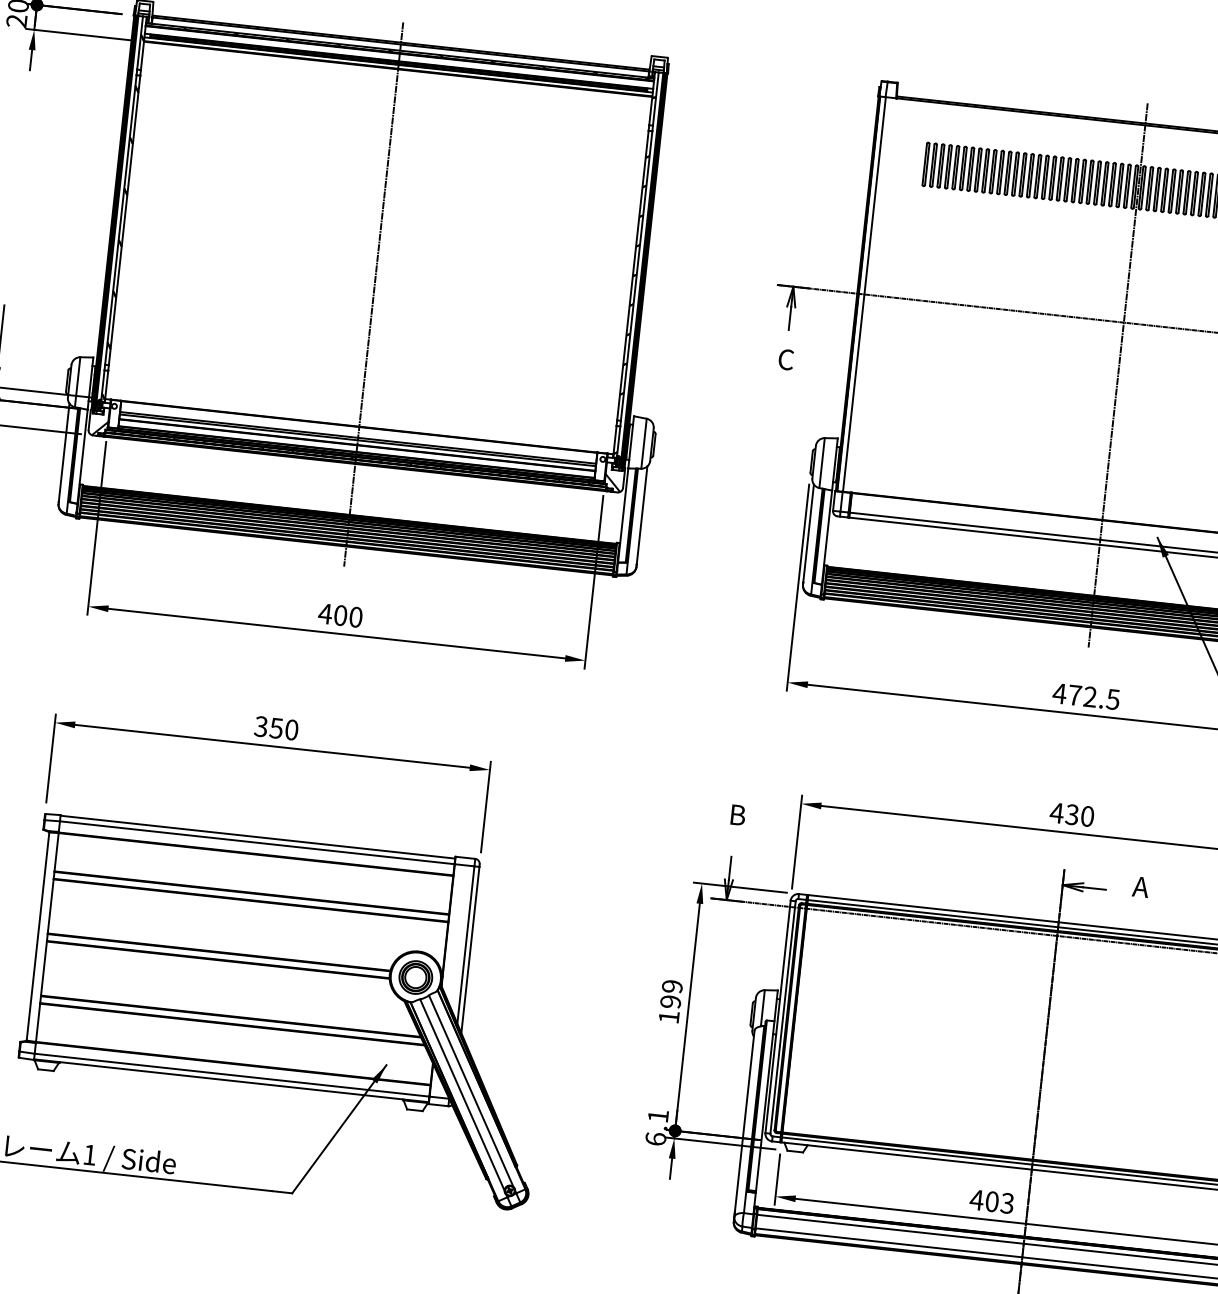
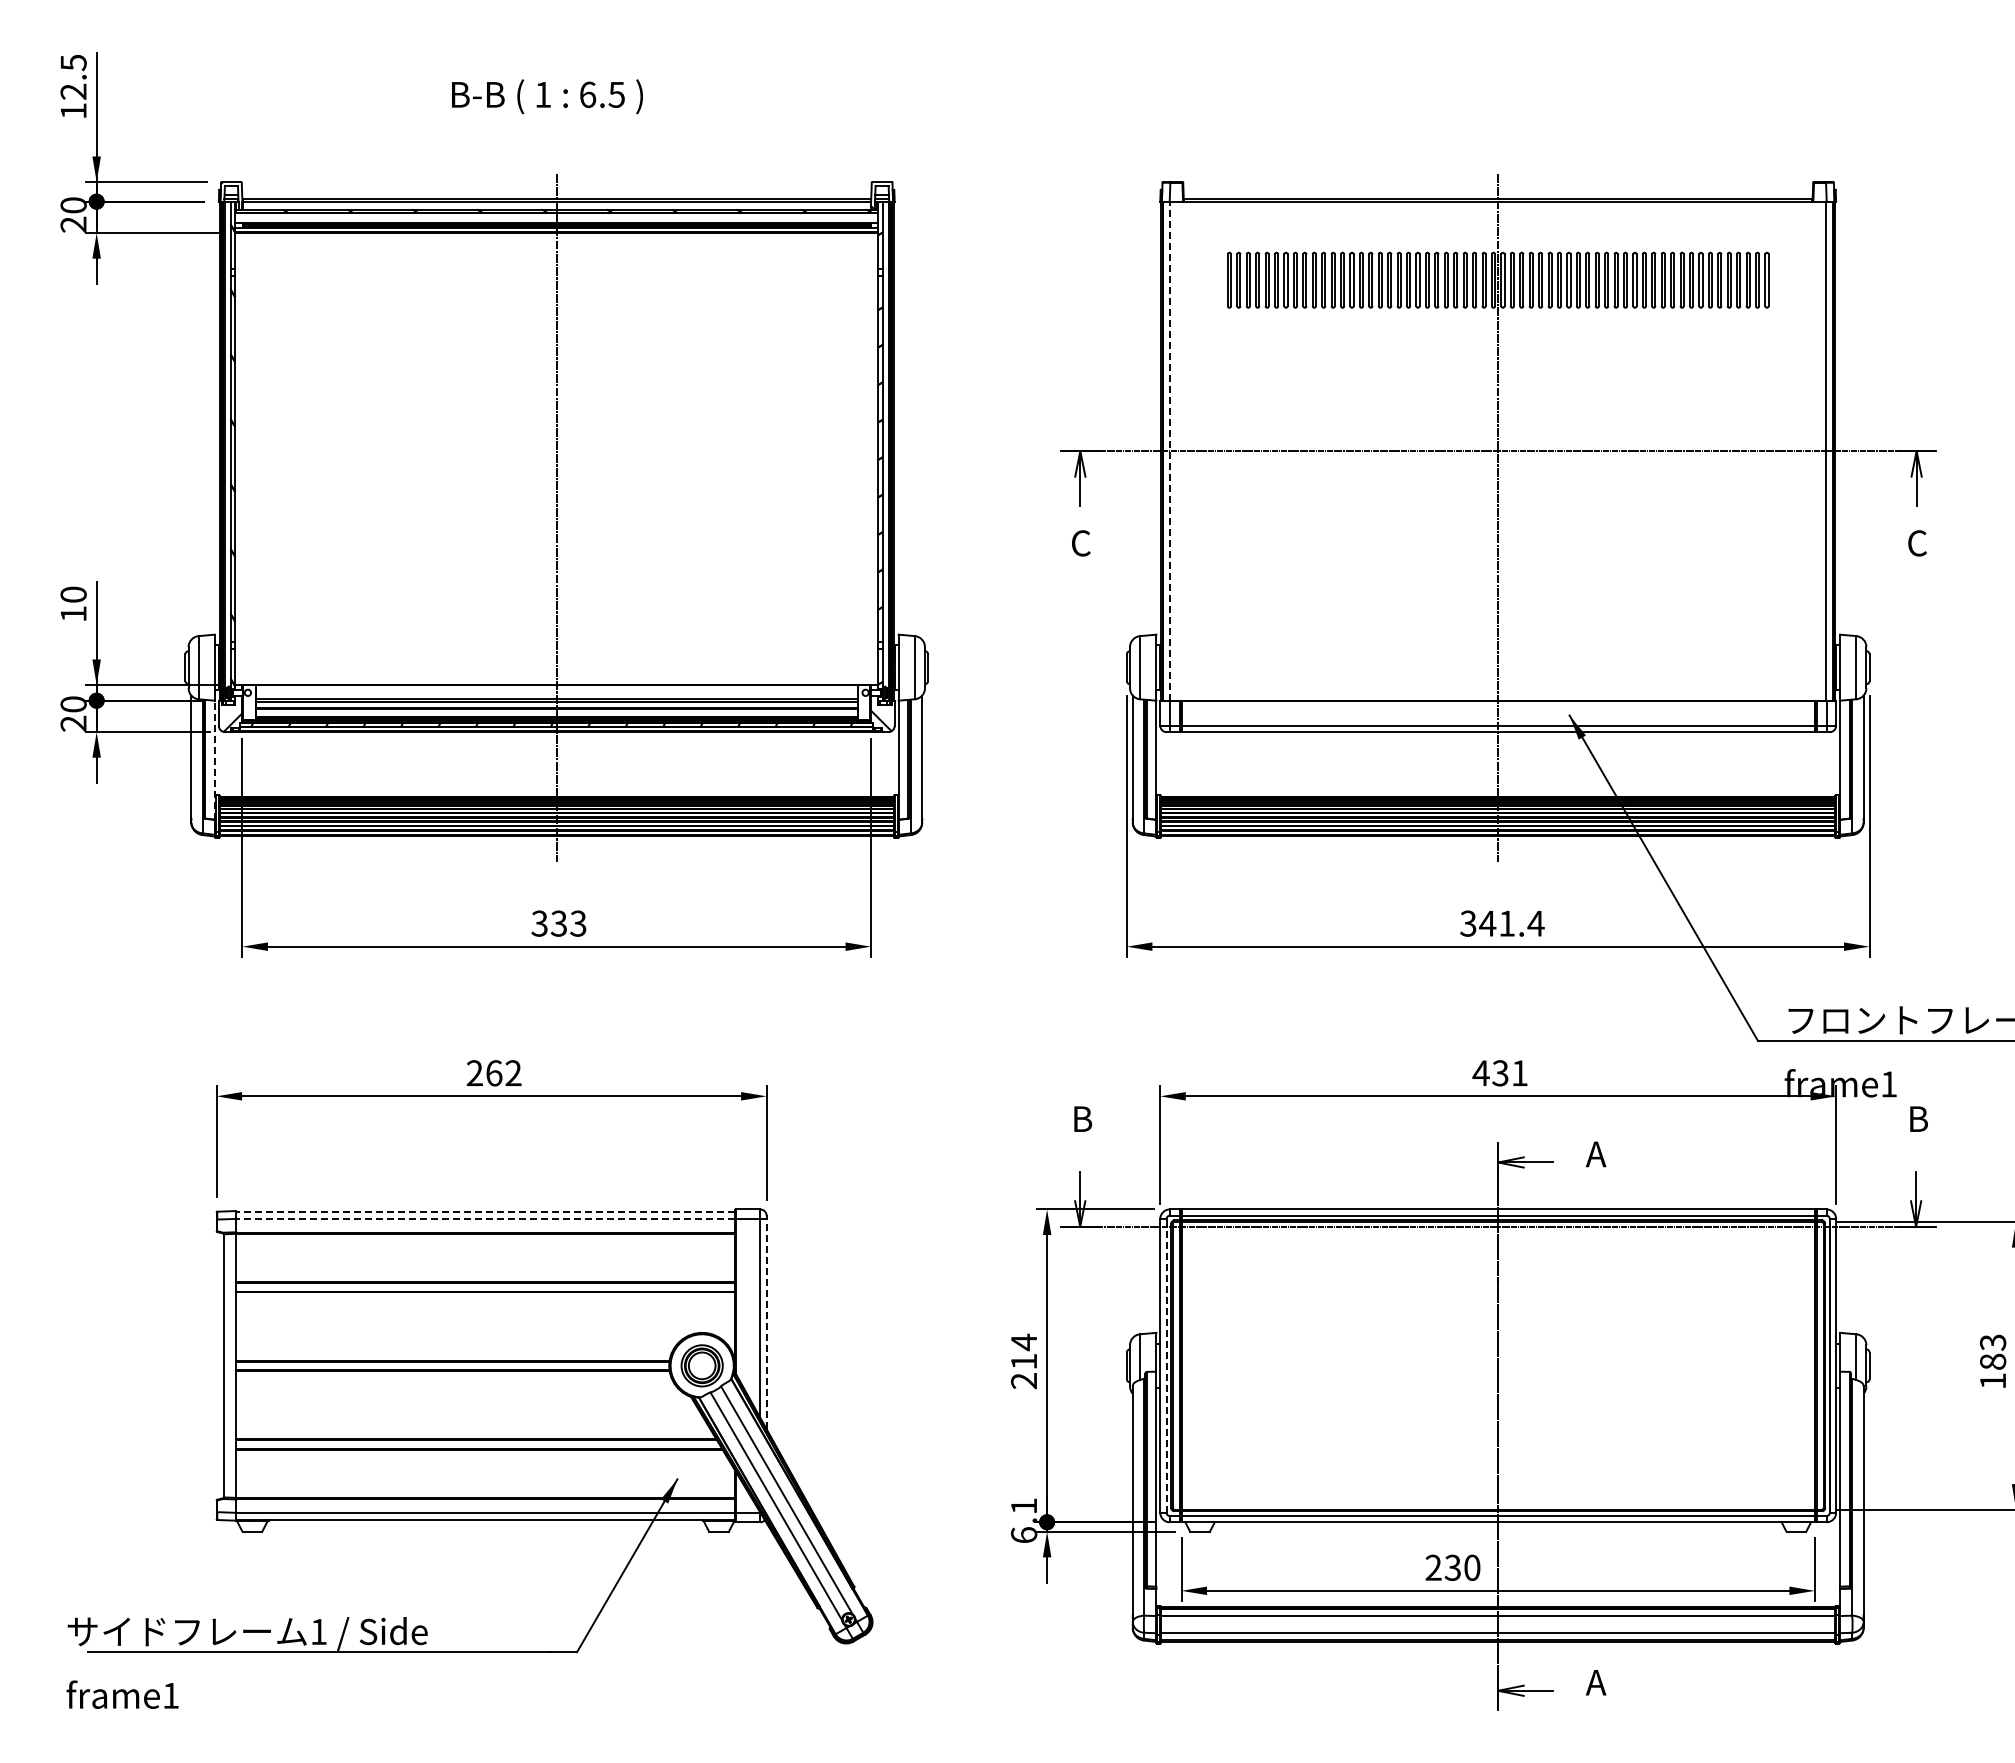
line: (864, 294) -> (1170, 451), solid -> dashed
line: (82, 456) -> (214, 760), solid -> dashed
text: (340, 615) -> (558, 923), 400 -> 333
text: (1085, 696) -> (1501, 923), 472.5 -> 341.4
text: (275, 728) -> (493, 1073), 350 -> 262
text: (1087, 816) -> (1519, 1073), 430 -> 431
line: (257, 836) -> (485, 1211), solid -> dashed
line: (257, 842) -> (485, 1218), solid -> dashed
line: (470, 949) -> (766, 1323), solid -> dashed
text: (671, 1001) -> (1024, 1361), 199 -> 214
line: (783, 1017) -> (1166, 1365), solid -> dashed
text: (991, 1201) -> (1452, 1567), 403 -> 230

